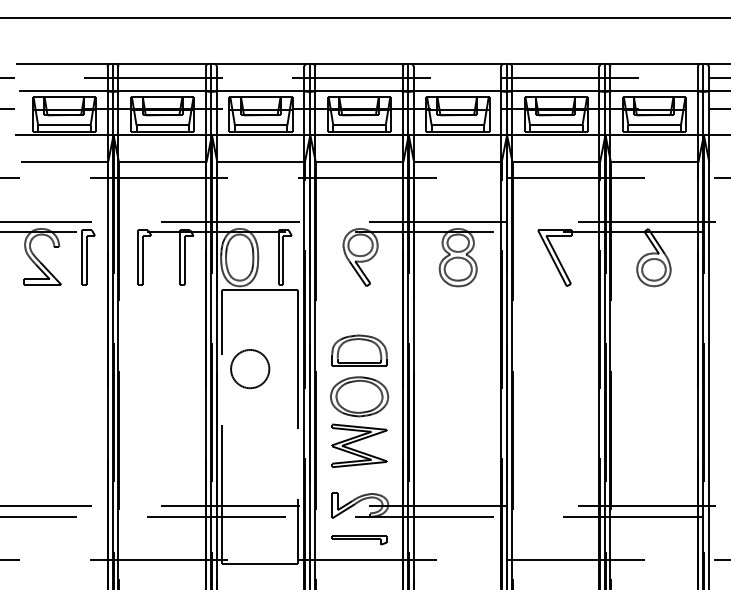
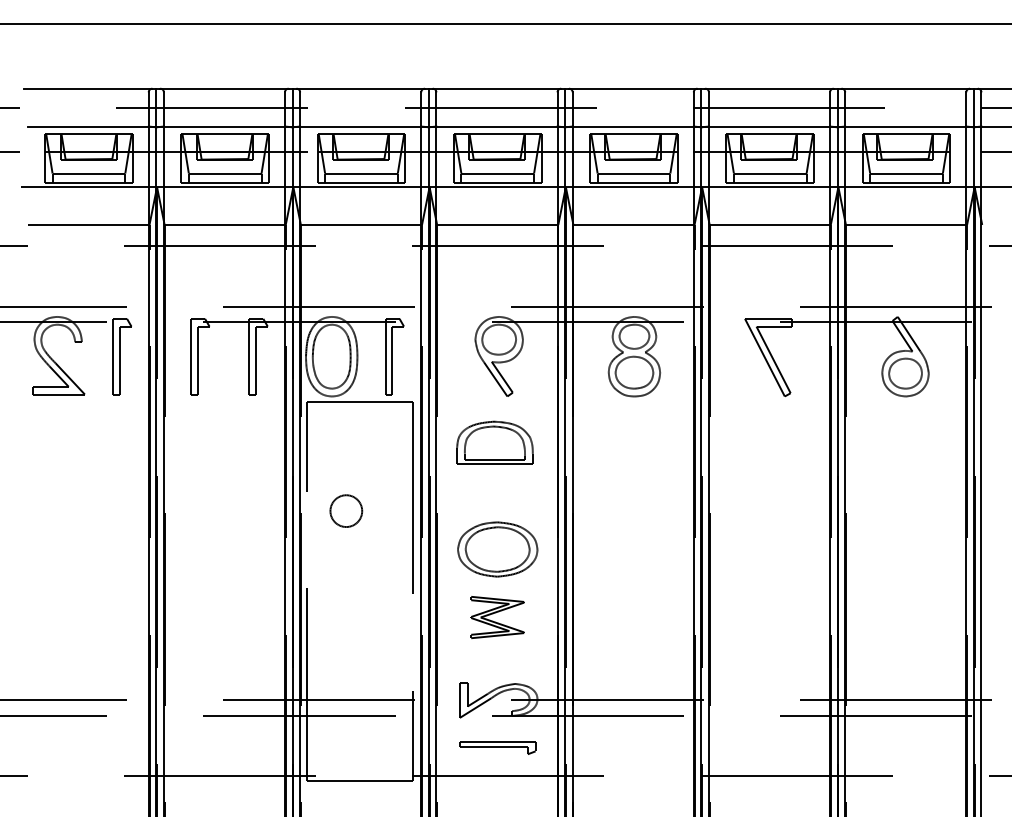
part: (359, 350) -> (494, 442), moved
circle: (250, 368) -> (346, 510), size x0.6
part: (359, 445) -> (497, 616), size x0.7

